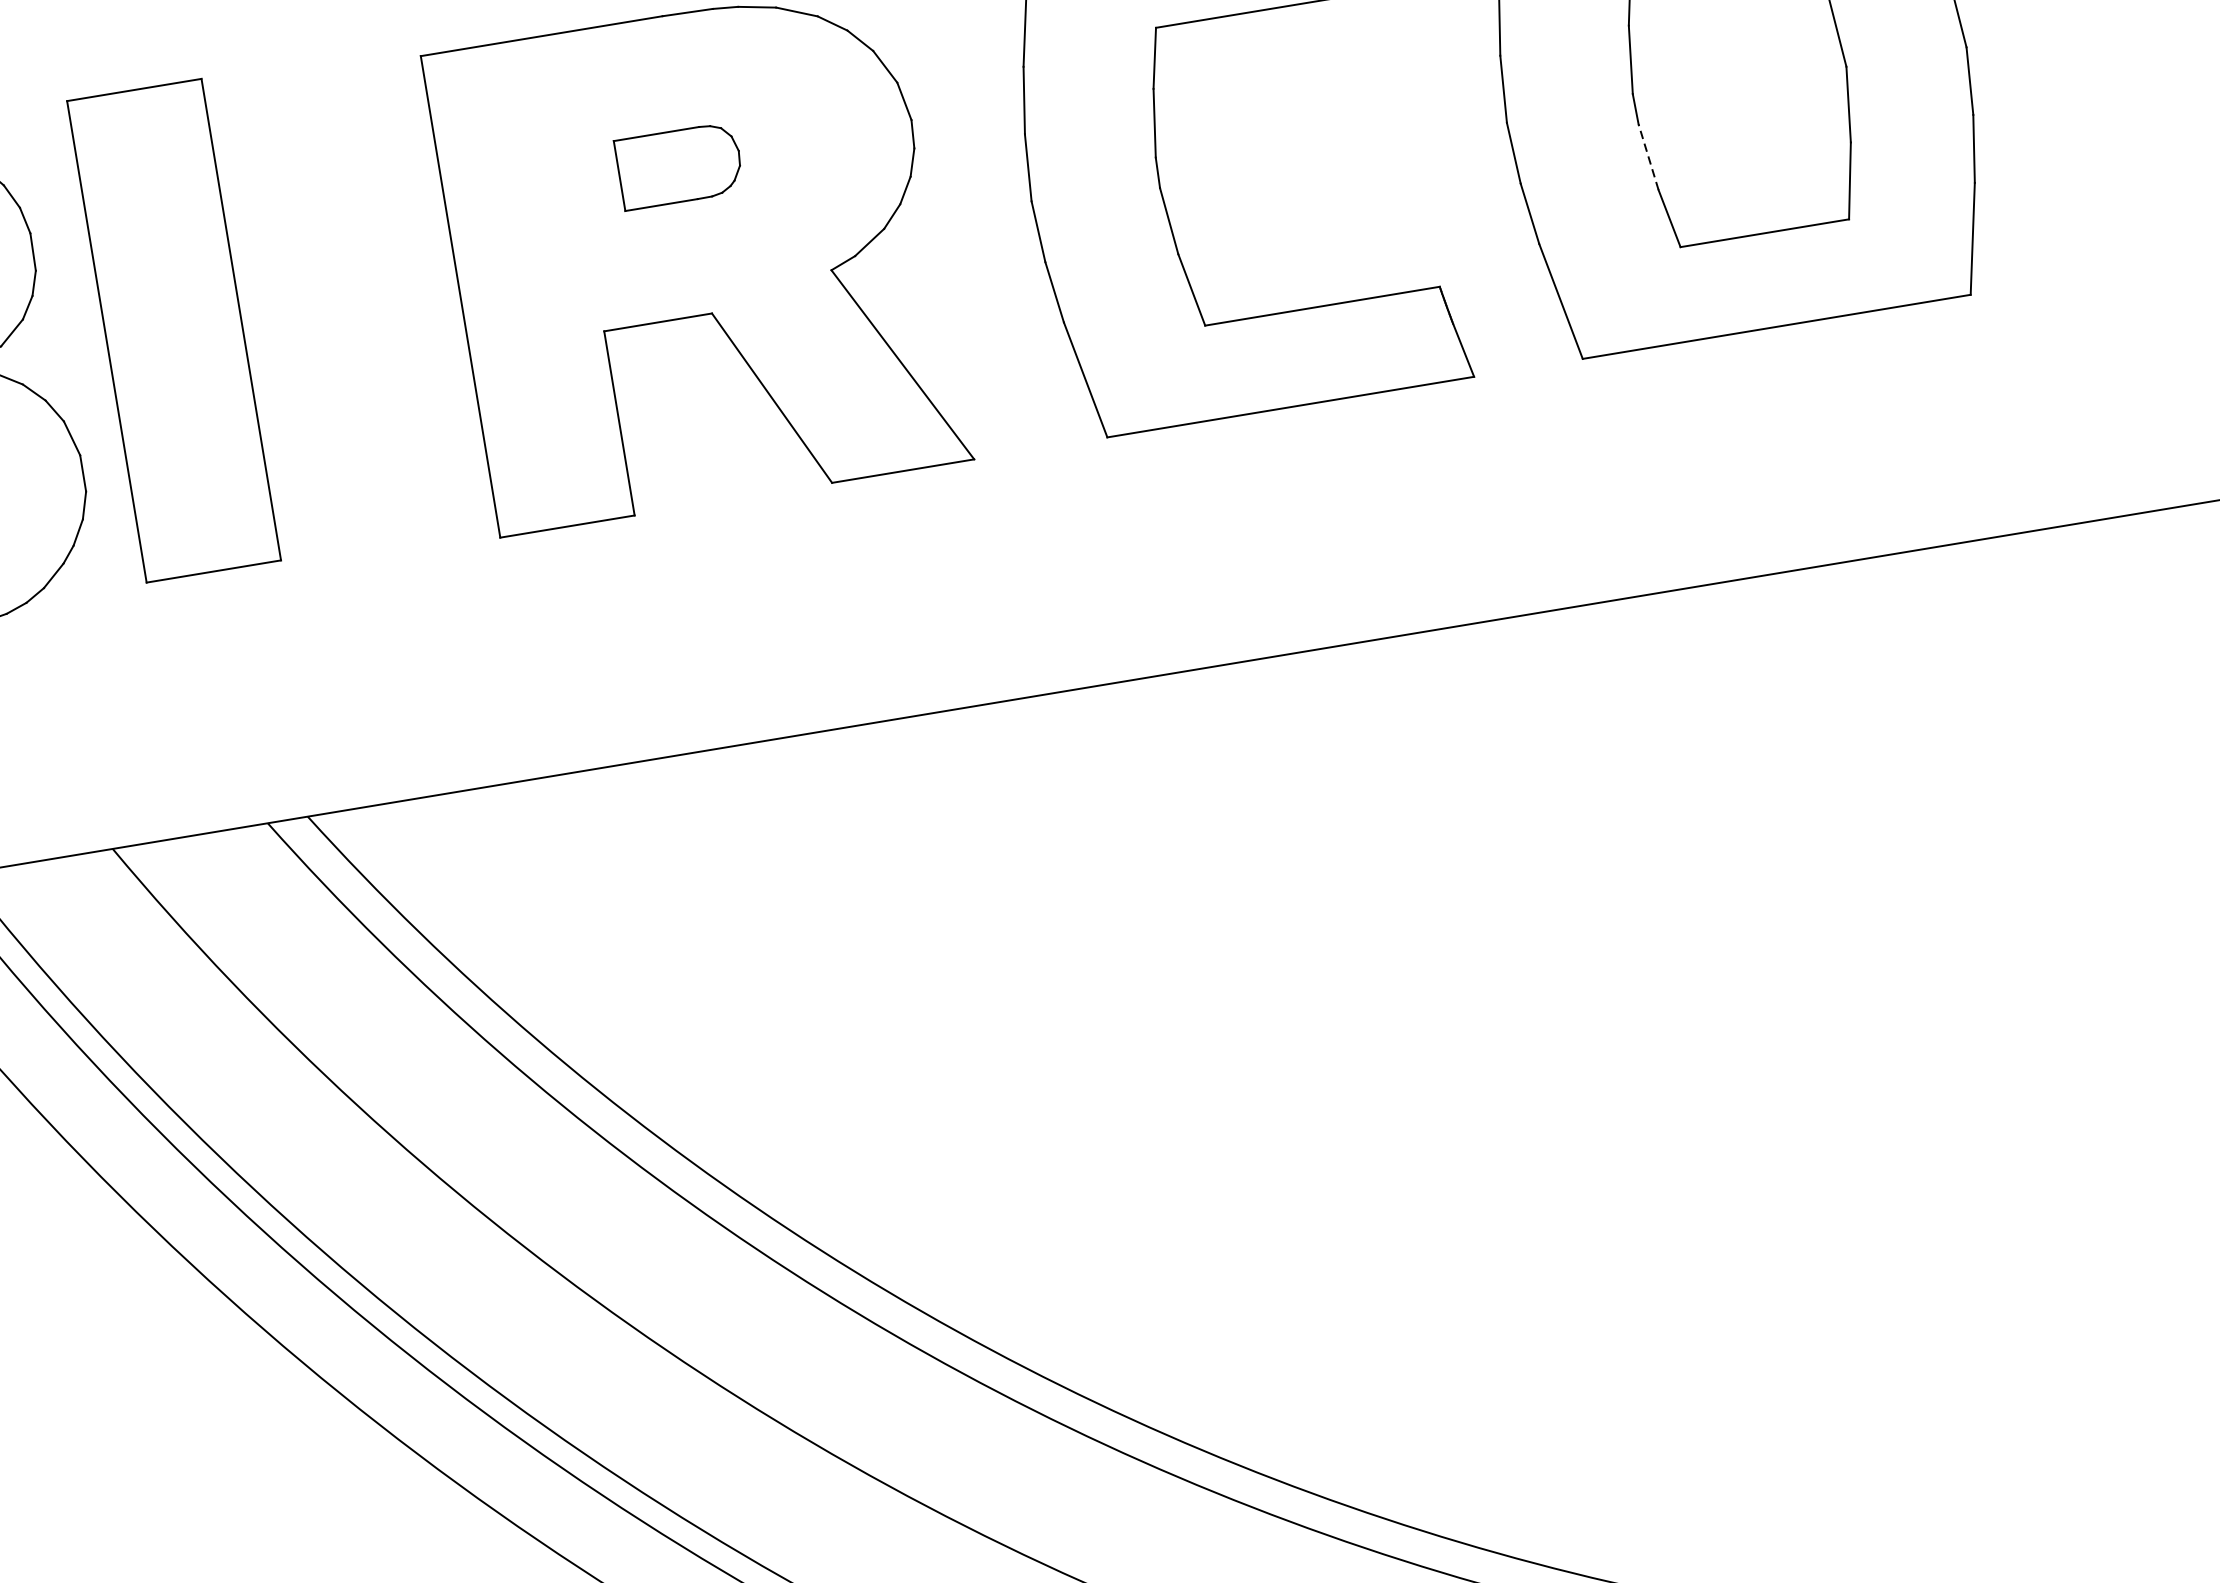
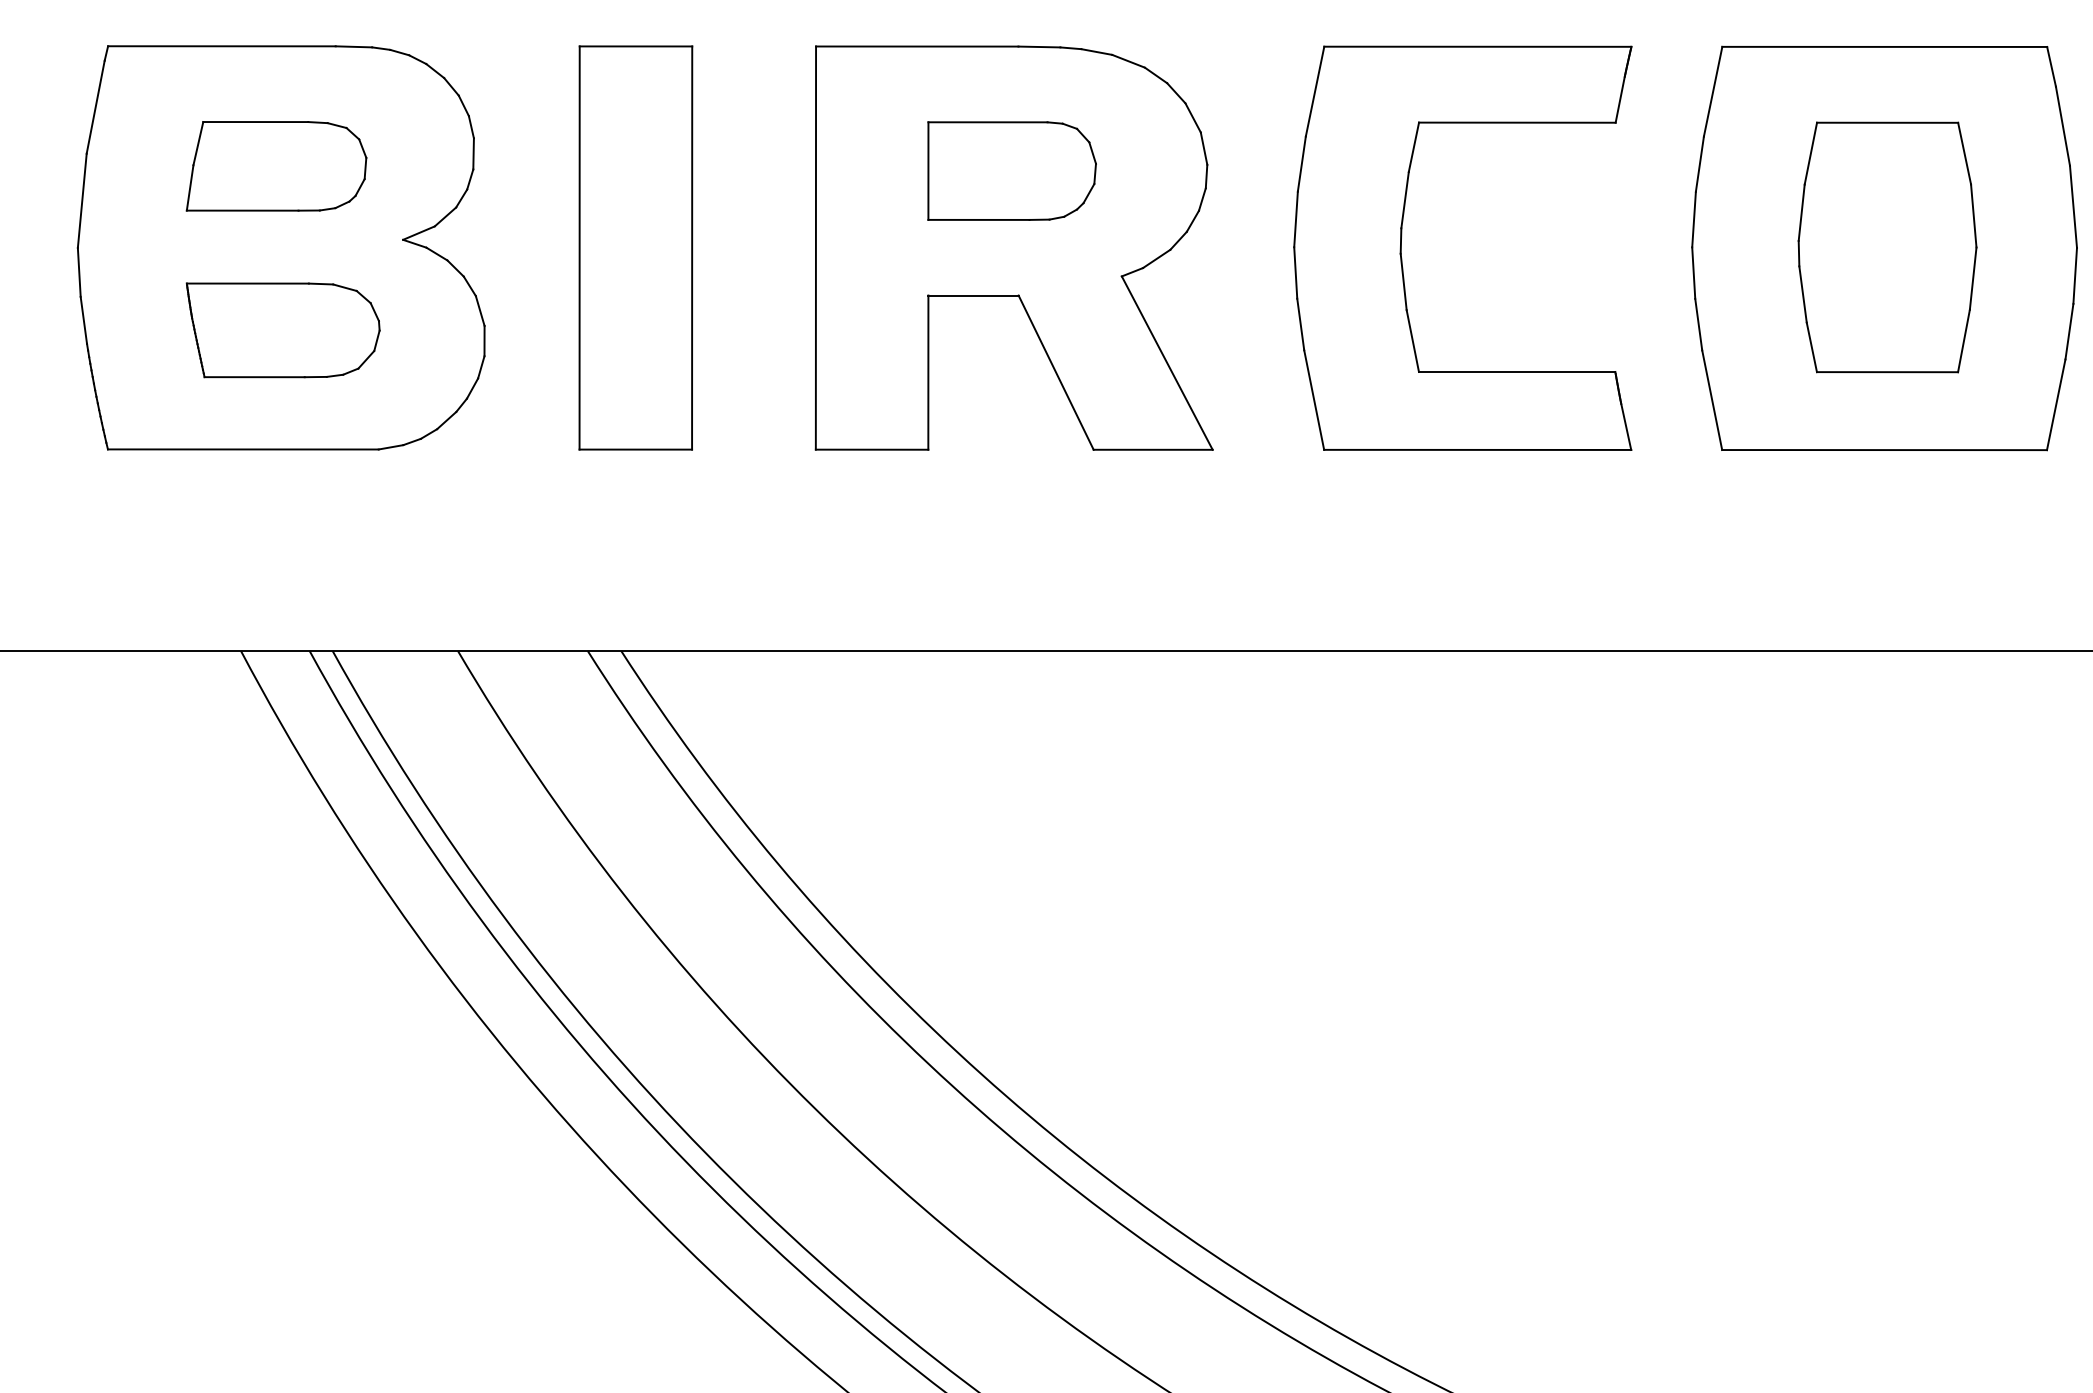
line: (1647, 157) -> (1802, 294), dashed -> solid
part: (678, 165) -> (1011, 170), size x1.67
part: (173, 330) -> (635, 247), moved

